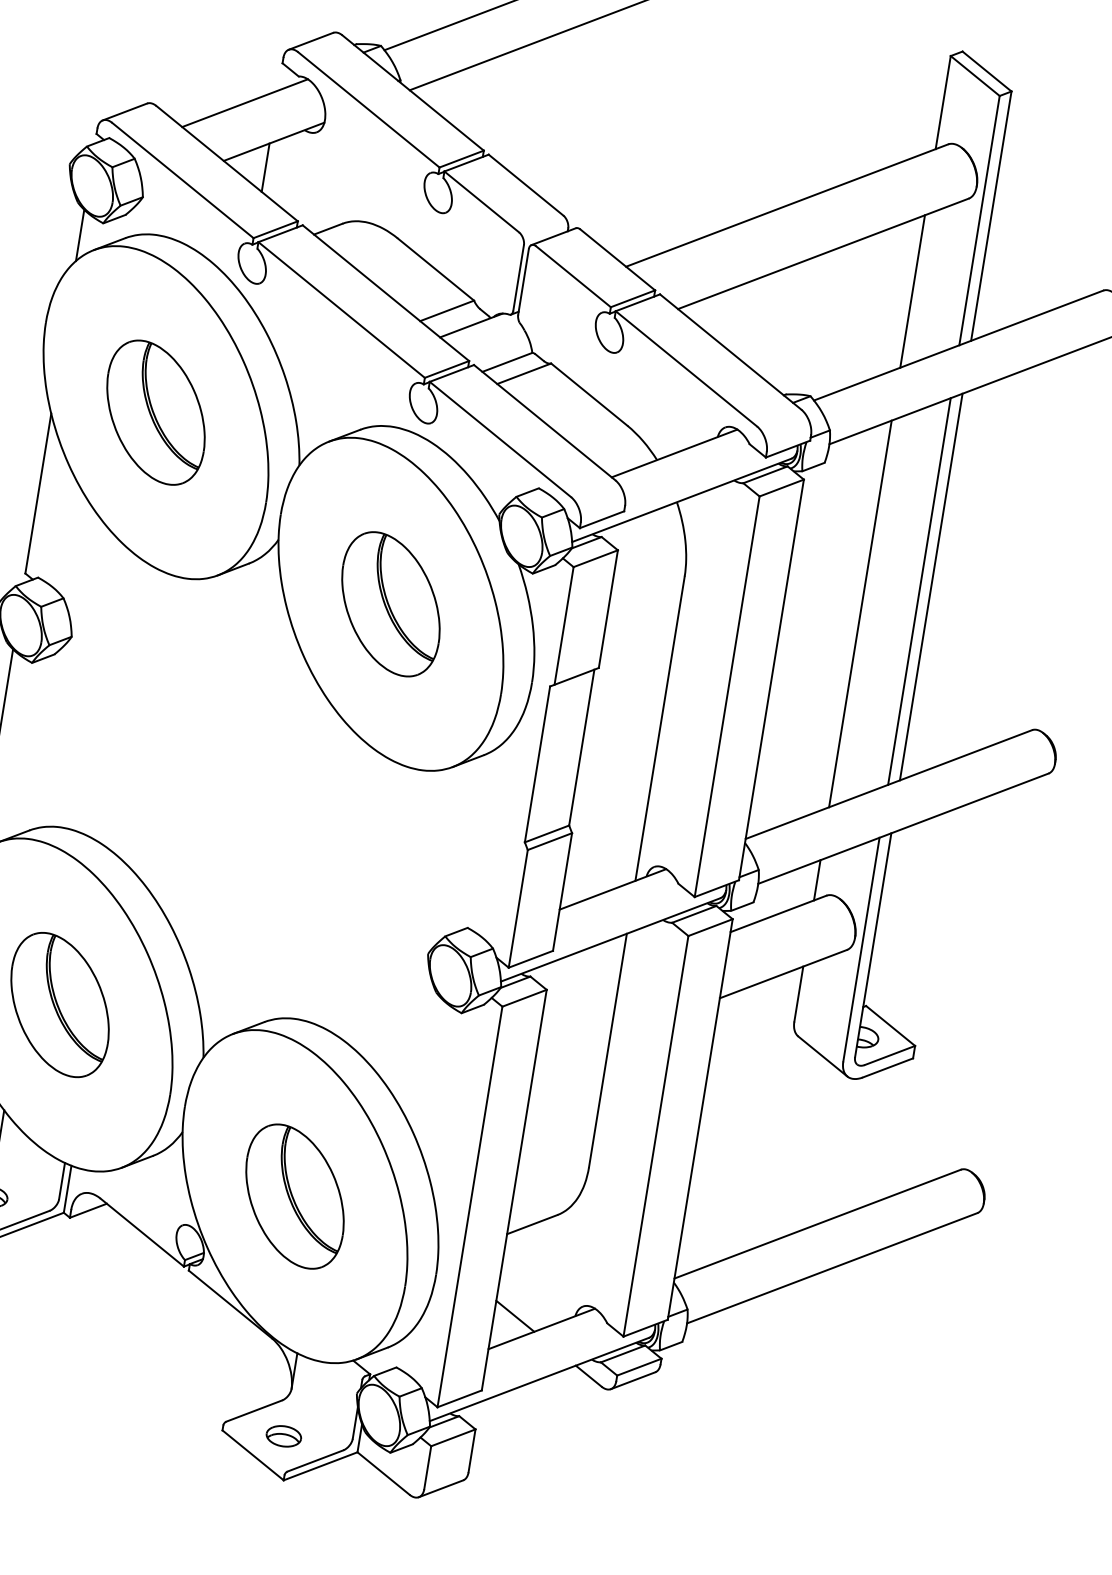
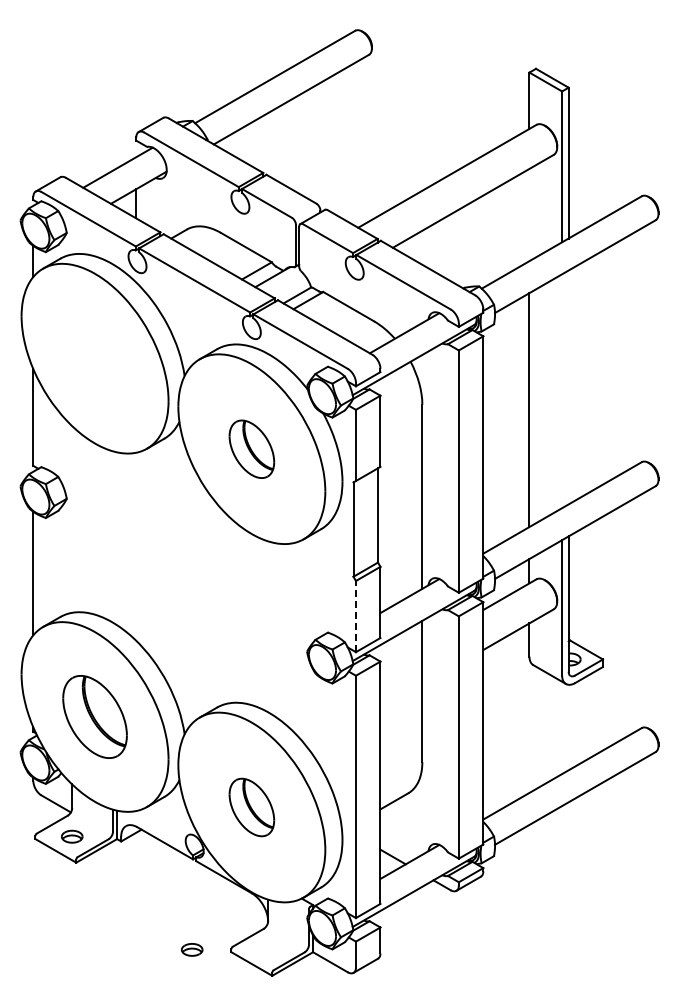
line: (912, 290) -> (529, 214), removed
part: (155, 412) -> (94, 358), removed
line: (930, 587) -> (568, 387), removed
line: (919, 592) -> (562, 391), removed
part: (390, 604) -> (251, 449), size x0.7
line: (517, 908) -> (355, 616), solid -> dashed
part: (294, 1196) -> (251, 807), size x0.7
part: (282, 1435) -> (191, 949), moved

